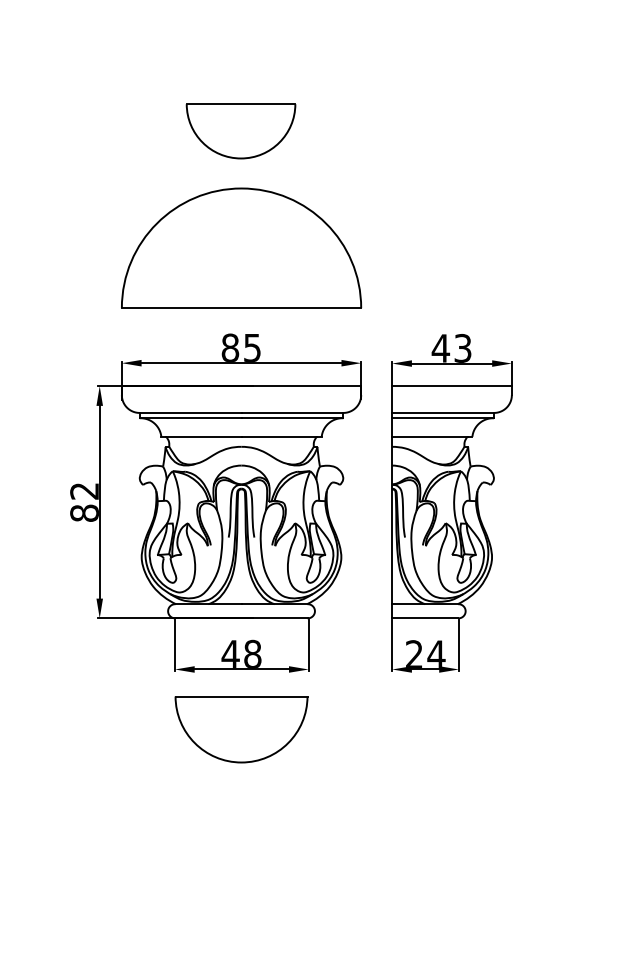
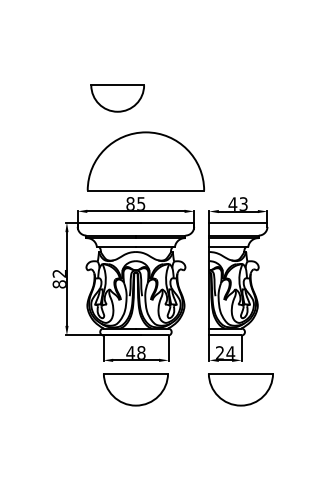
part: (240, 131) -> (117, 98), moved
part: (240, 248) -> (145, 161), moved
part: (456, 729) -> (240, 389), added

